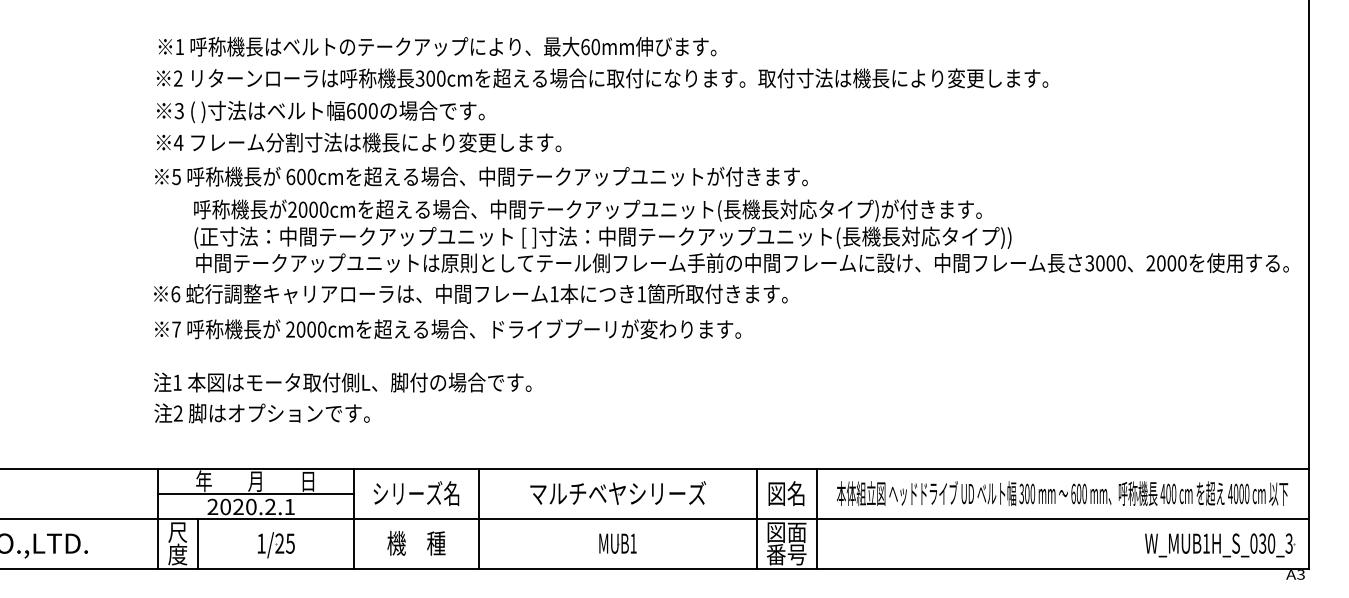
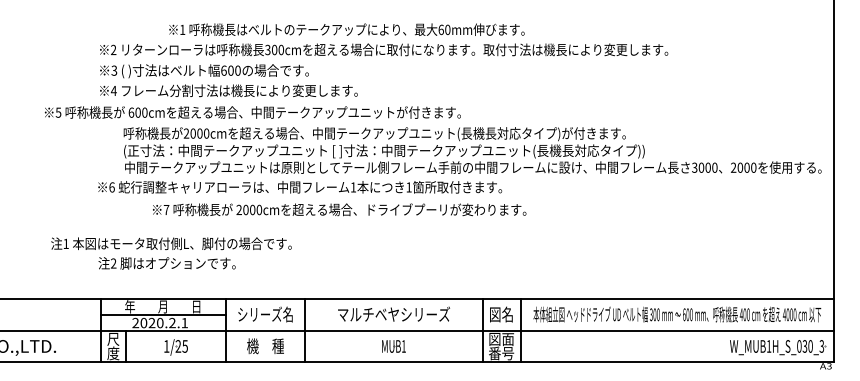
text: (436, 46) -> (346, 29), moved
text: (480, 176) -> (252, 112), moved
text: (447, 328) -> (339, 209), moved
text: (342, 382) -> (171, 243), moved

